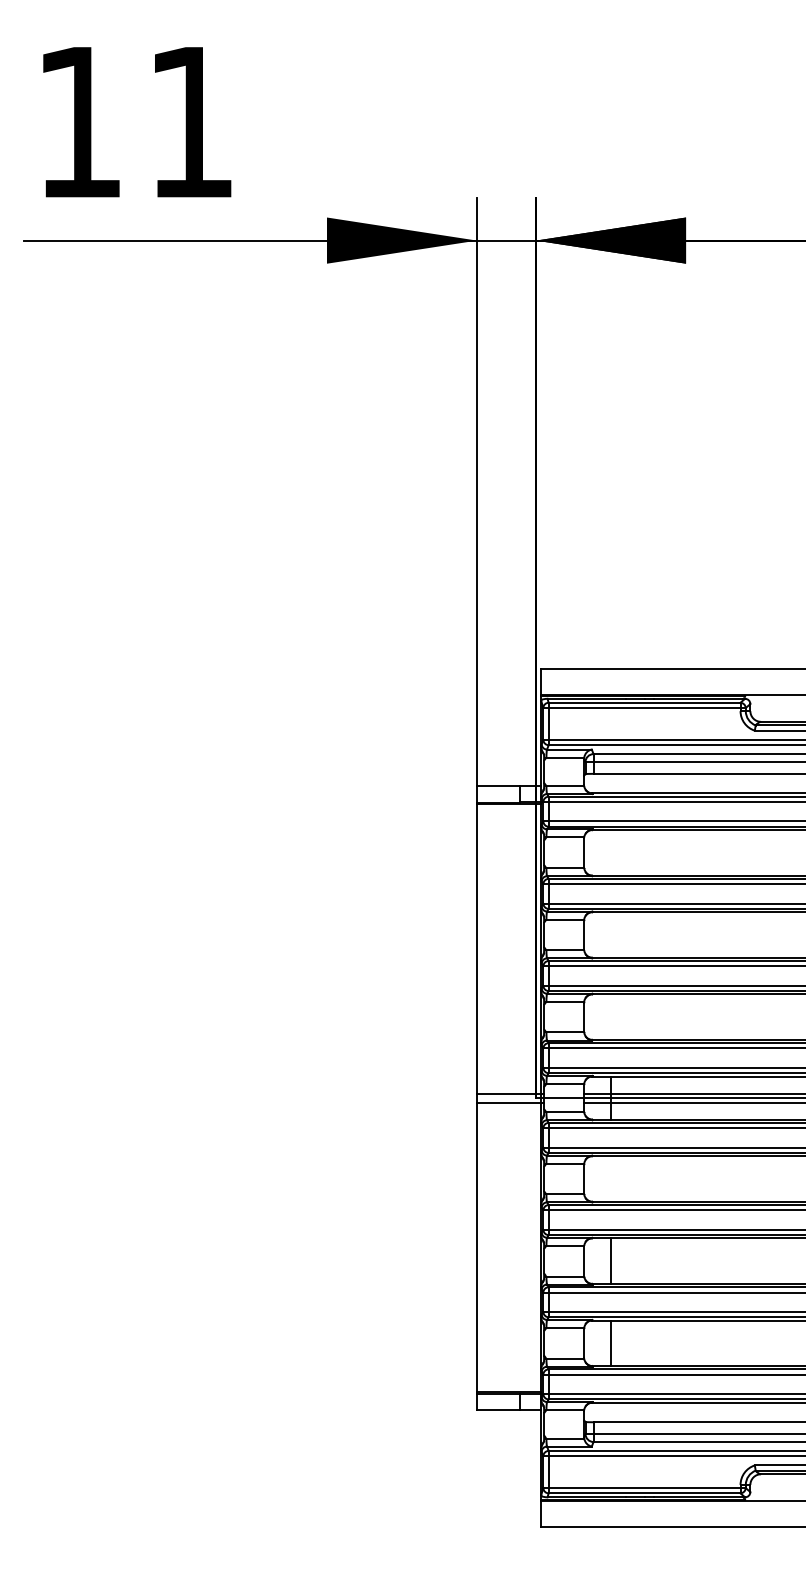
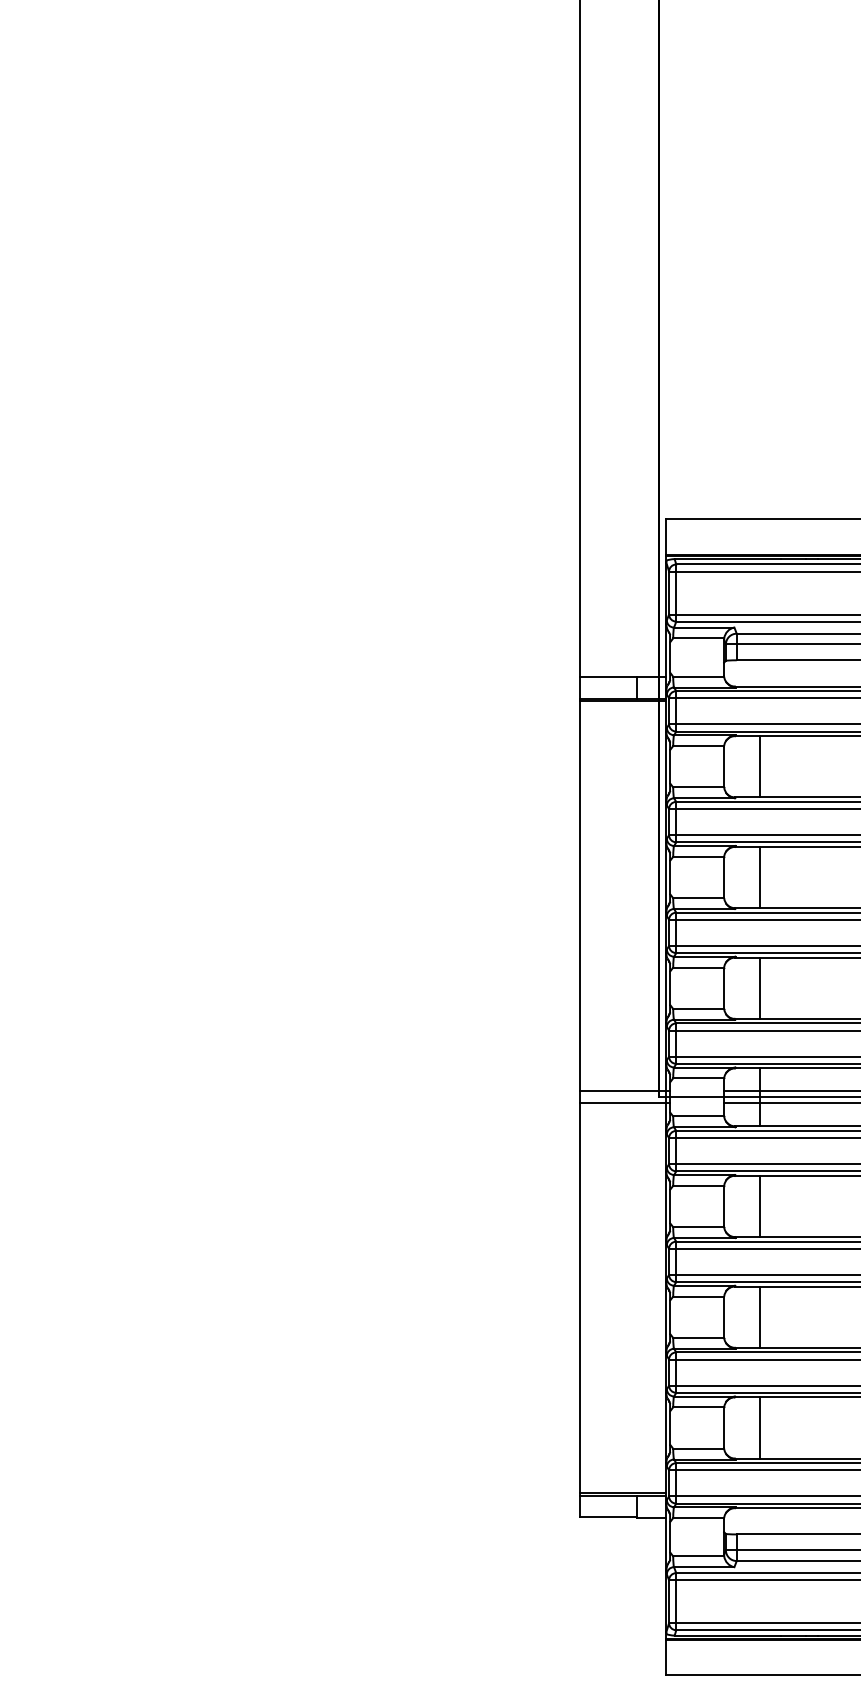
line: (611, 852) -> (760, 766), added
line: (611, 934) -> (760, 876), added
line: (611, 1016) -> (760, 987), added
line: (611, 1178) -> (760, 1205), added

